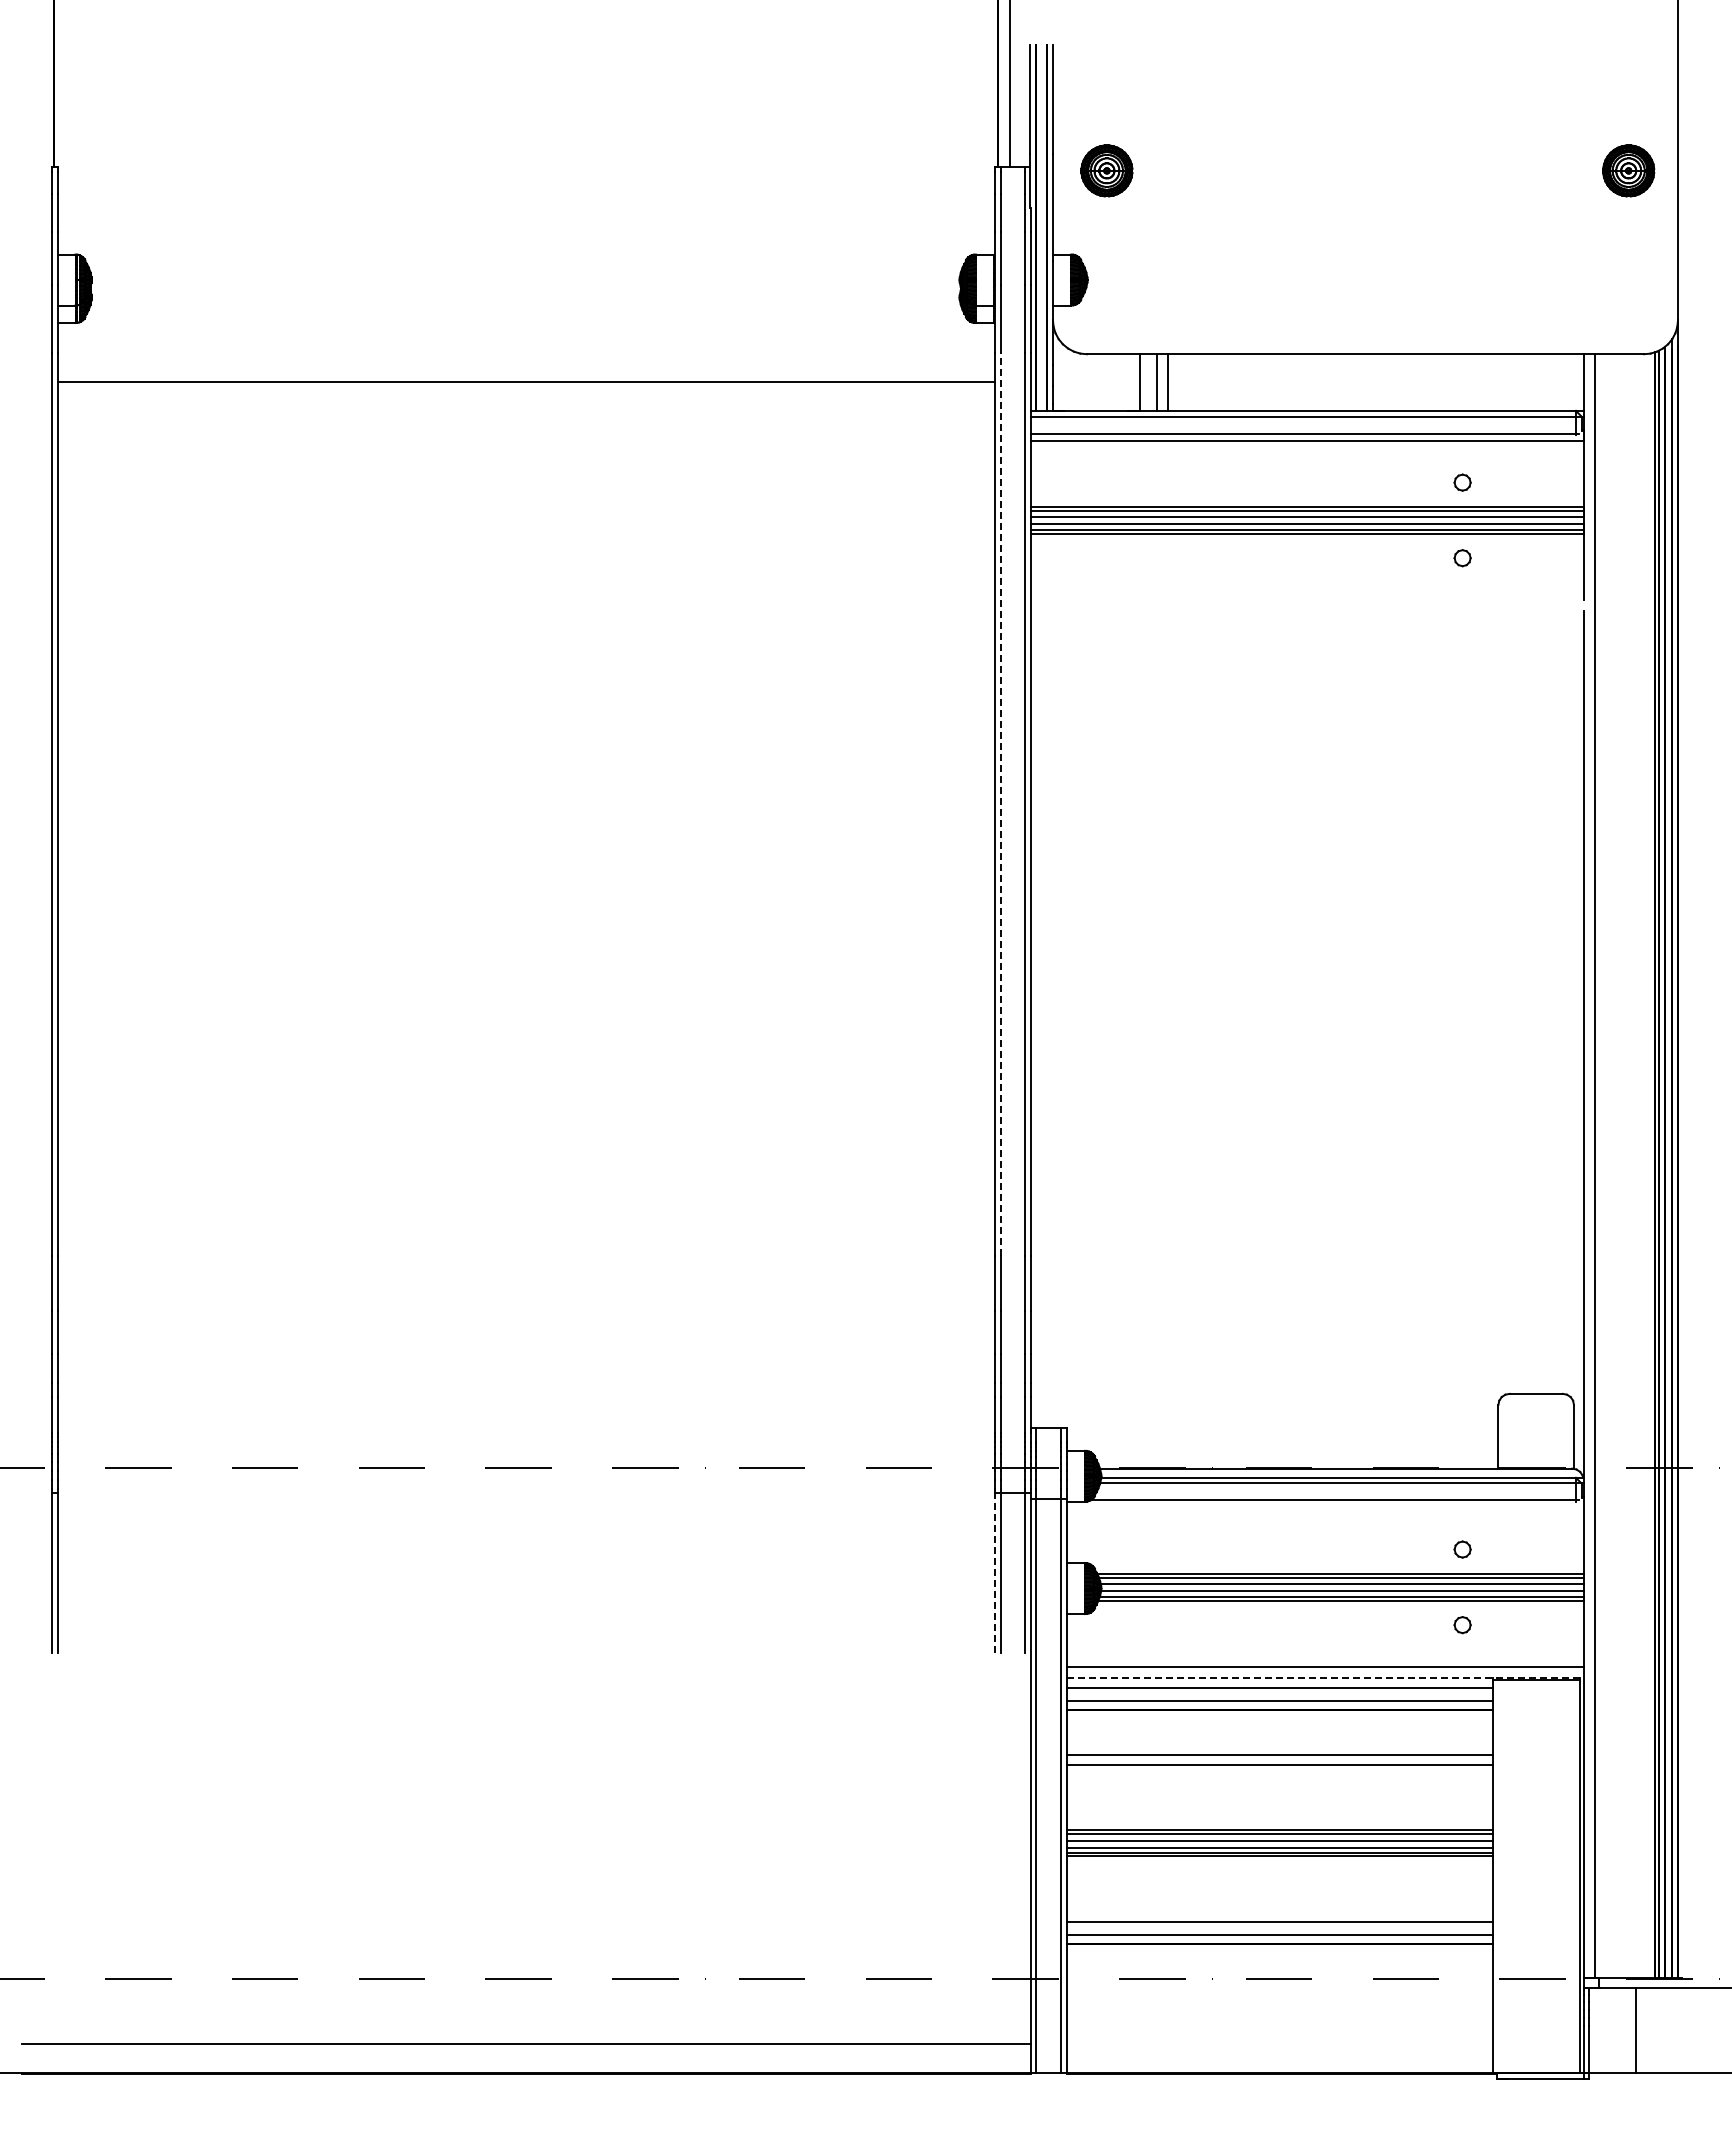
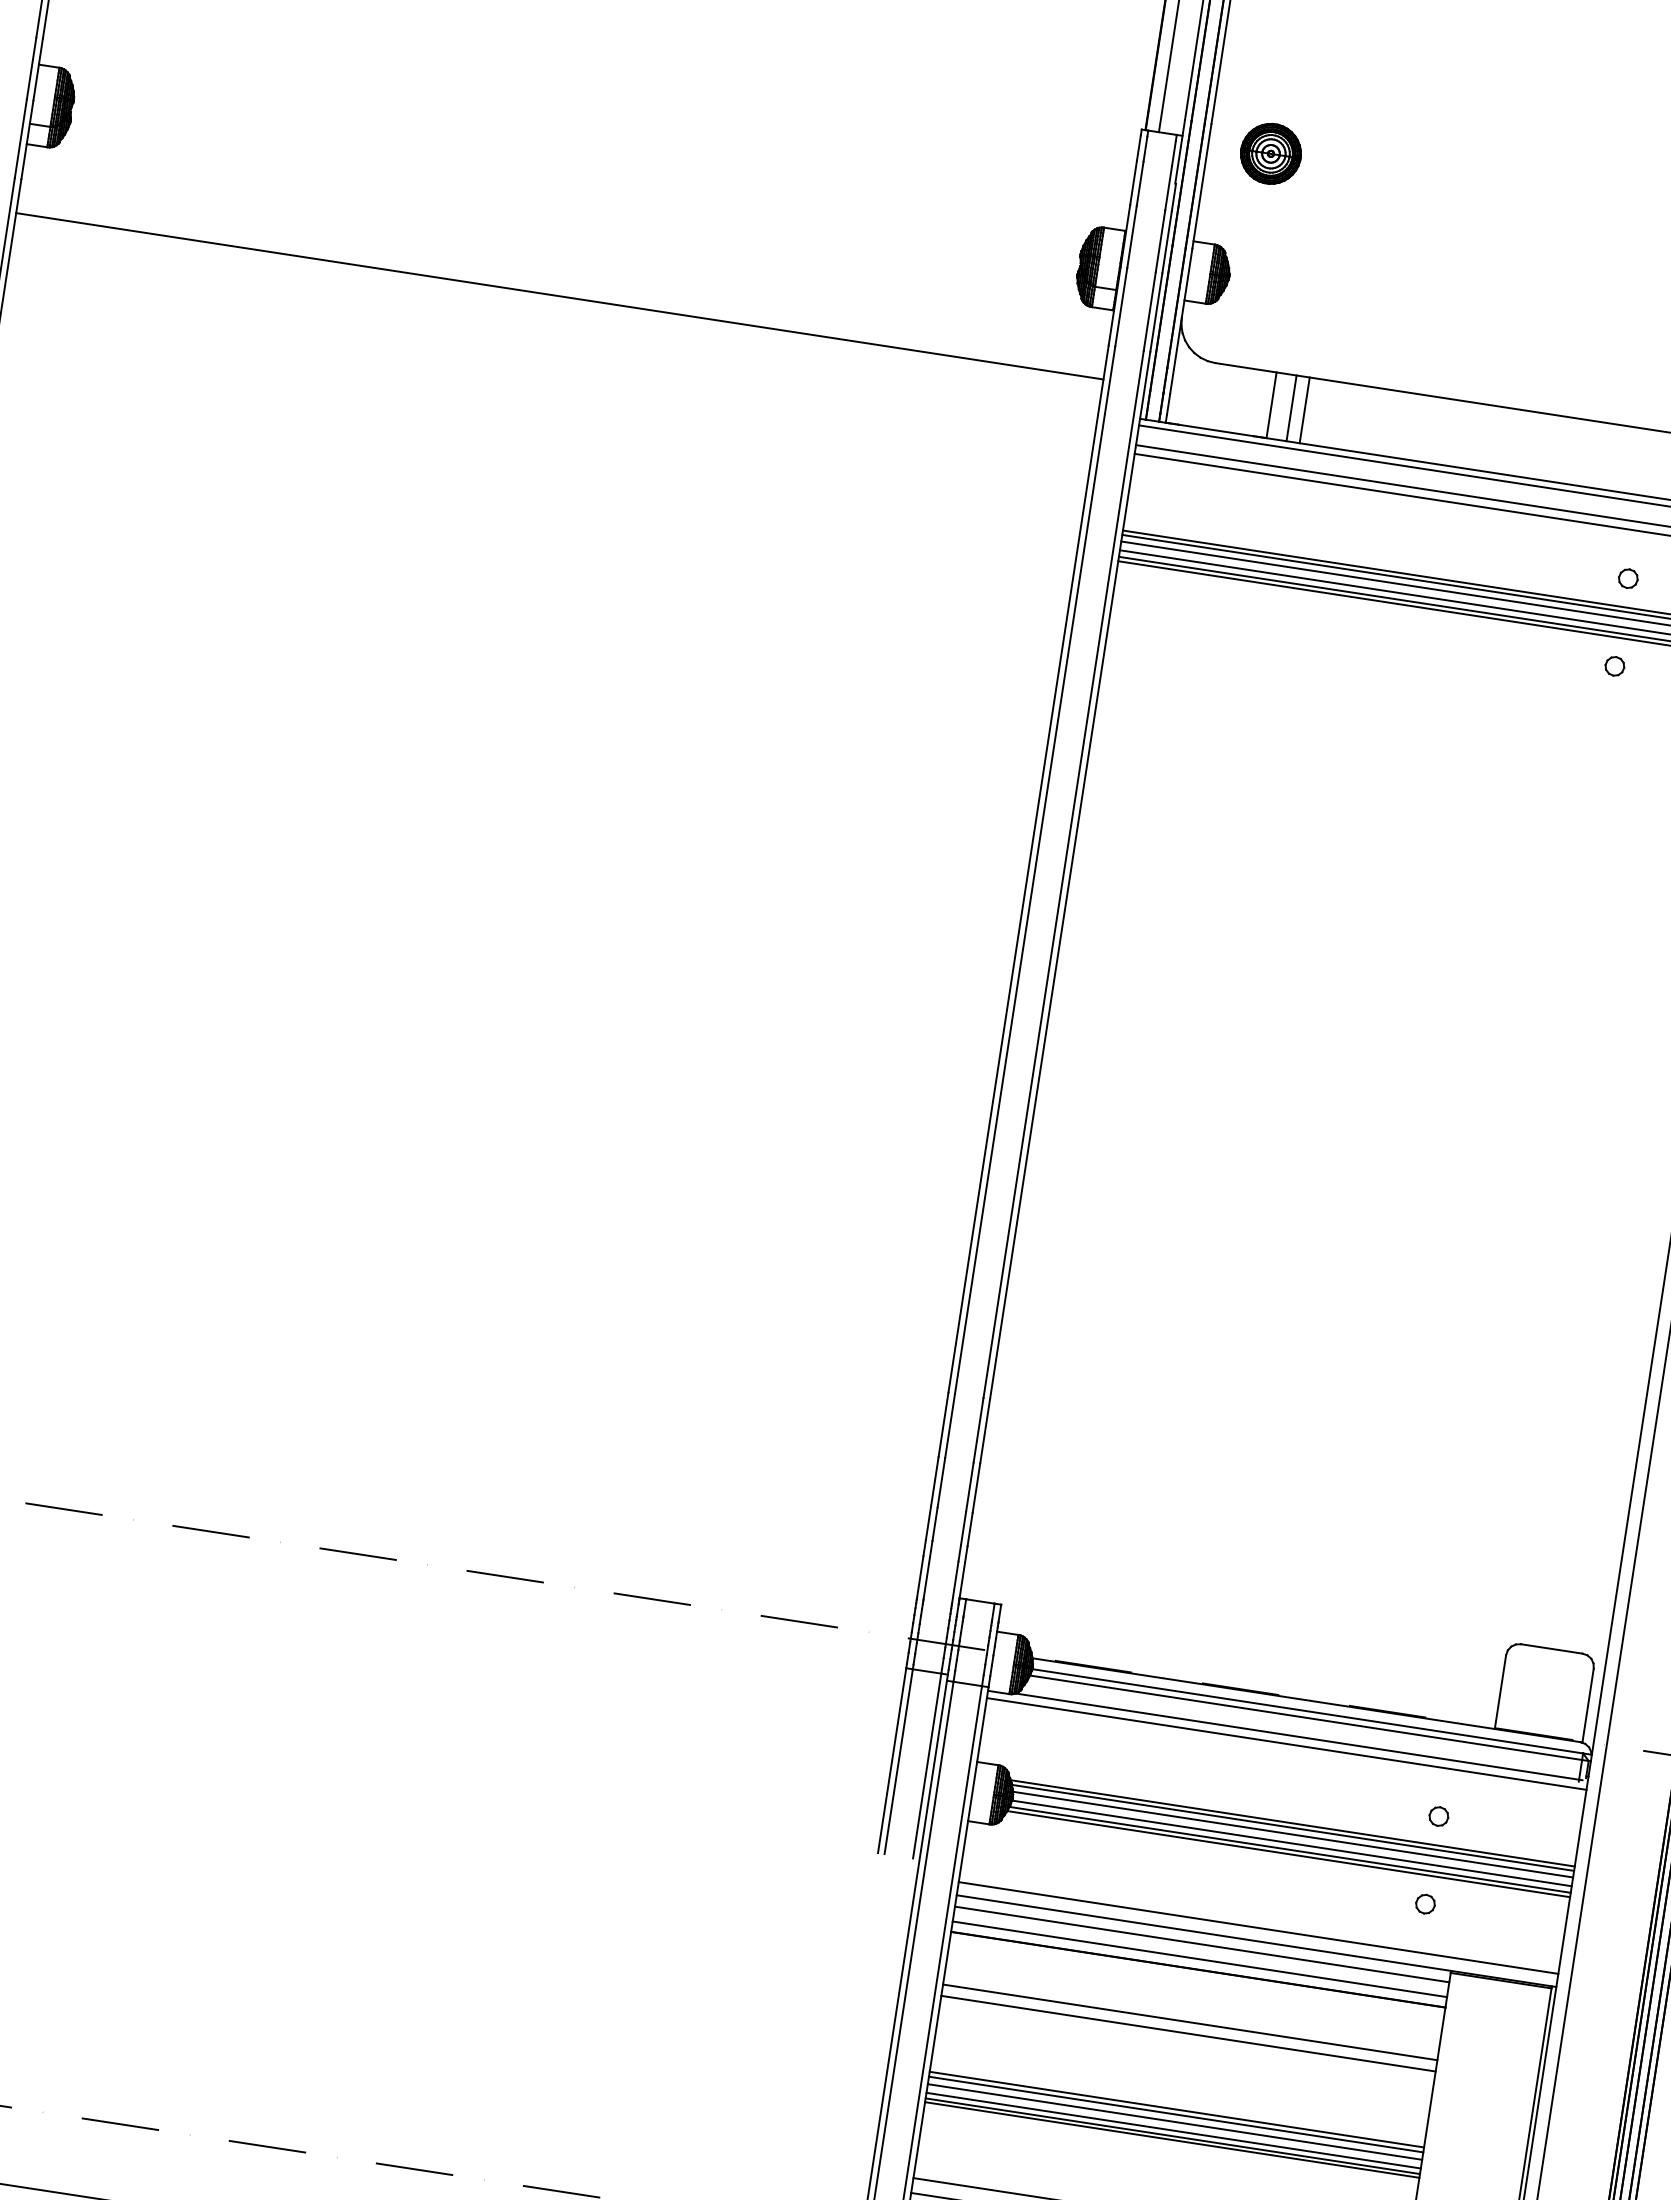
line: (1000, 804) -> (1035, 870), dashed -> solid
line: (1324, 1508) -> (1285, 1744), added
line: (994, 1572) -> (891, 1760), dashed -> solid
line: (1325, 1678) -> (1256, 1941), dashed -> solid

